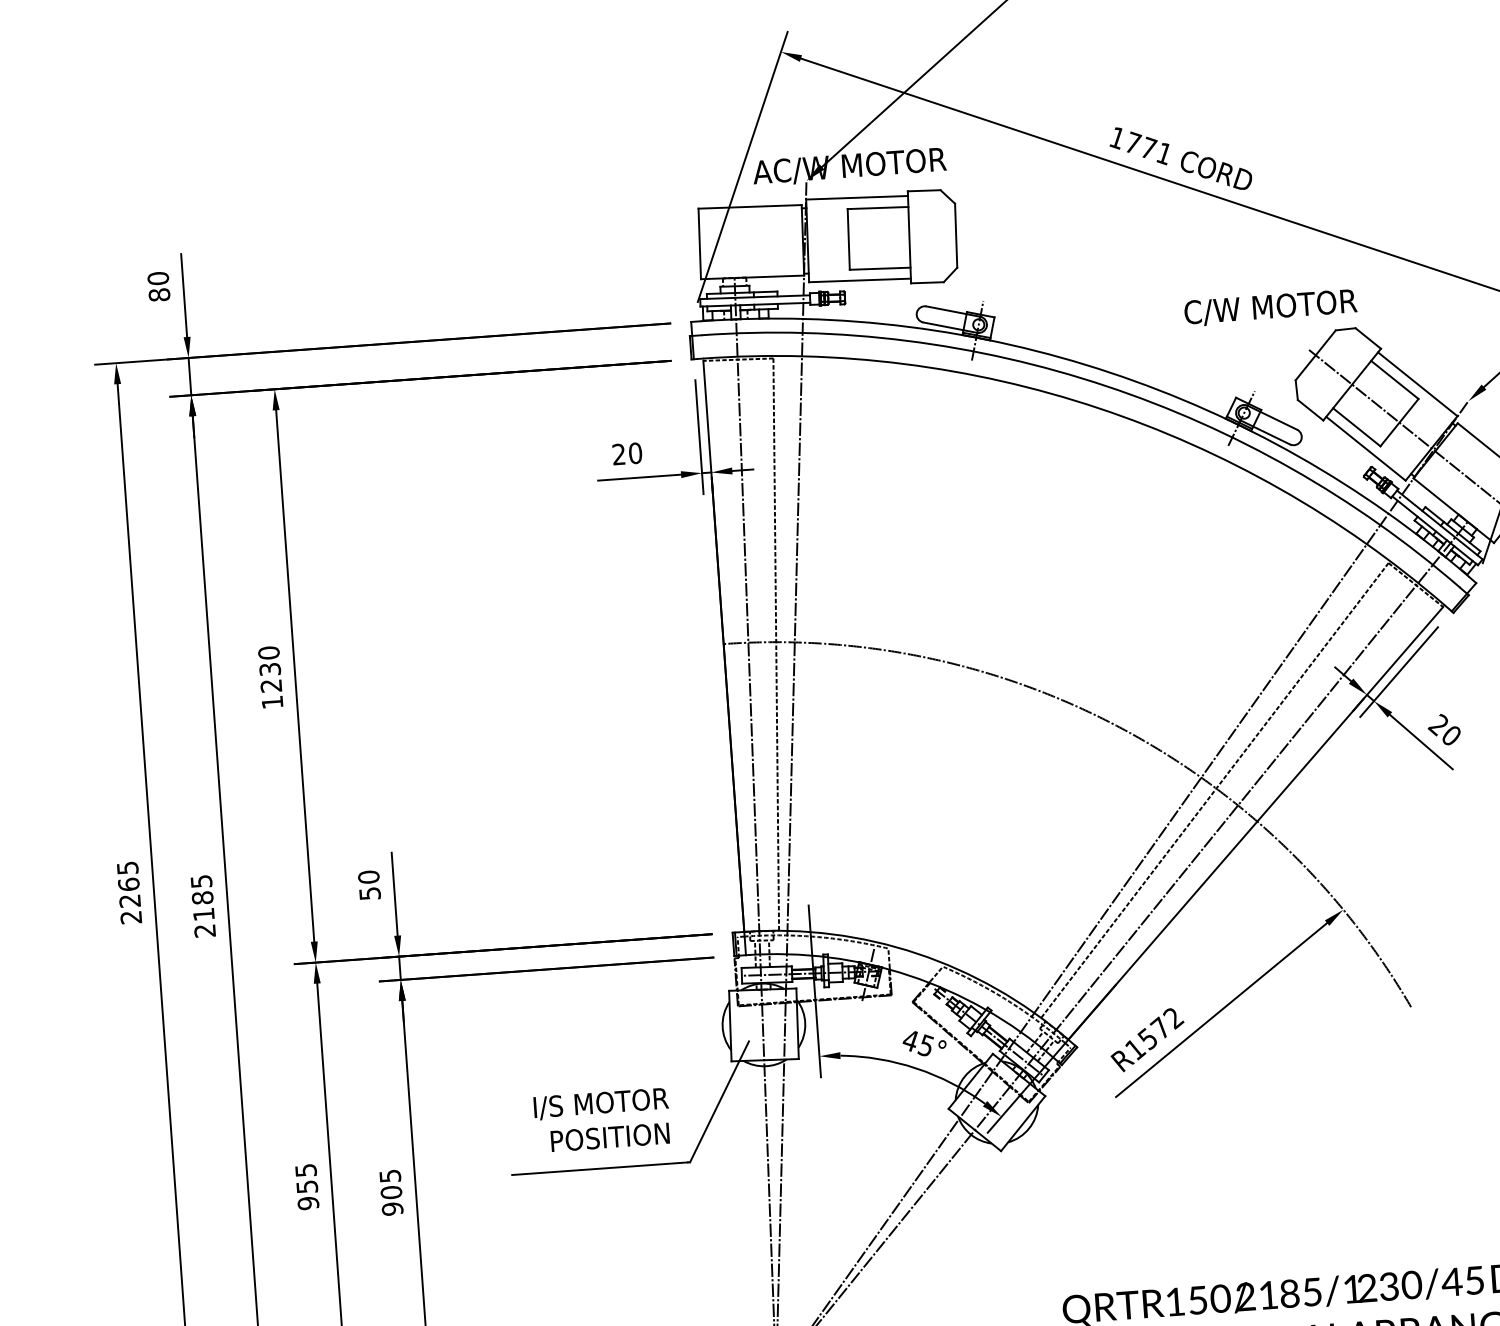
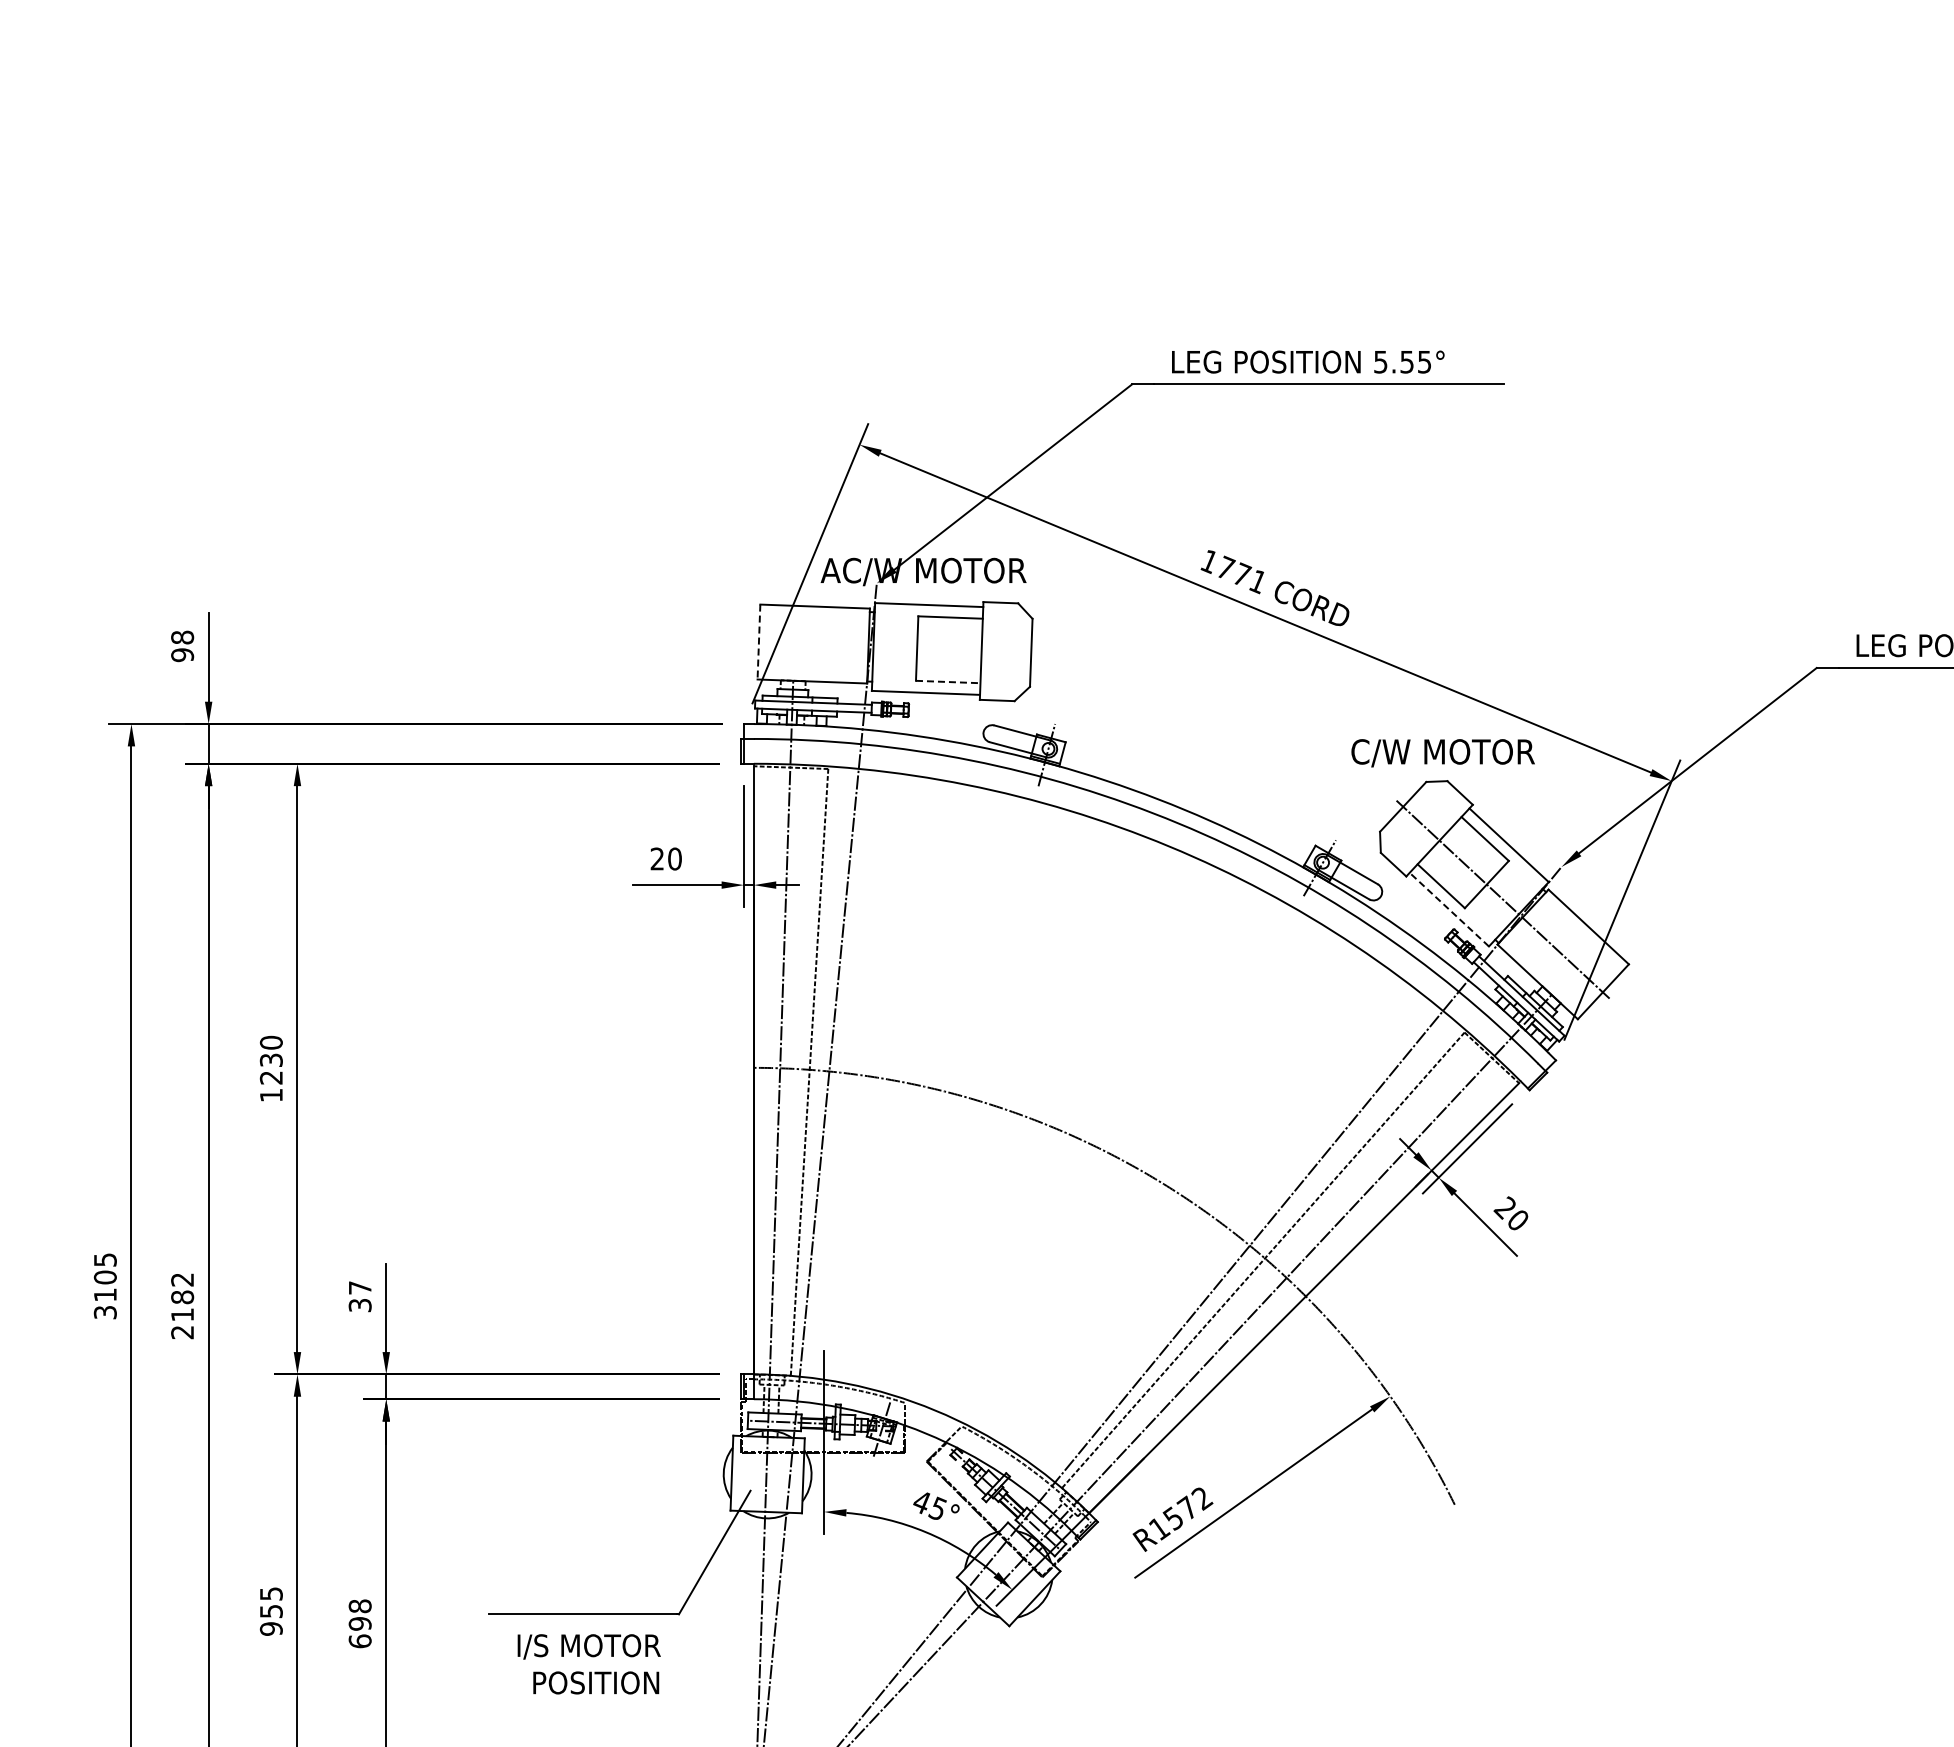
line: (699, 244) -> (758, 642), solid -> dashed
line: (880, 269) -> (948, 682), solid -> dashed
text: (158, 286) -> (182, 646), 80 -> 98
text: (1270, 308) -> (1442, 753), moved
line: (1365, 448) -> (1448, 909), solid -> dashed
text: (201, 881) -> (182, 1279), 2185 -> 2182
text: (368, 885) -> (359, 1296), 50 -> 37
text: (129, 900) -> (104, 1294), 2265 -> 3105
text: (601, 1120) -> (588, 1664), moved
text: (390, 1192) -> (359, 1623), 905 -> 698

